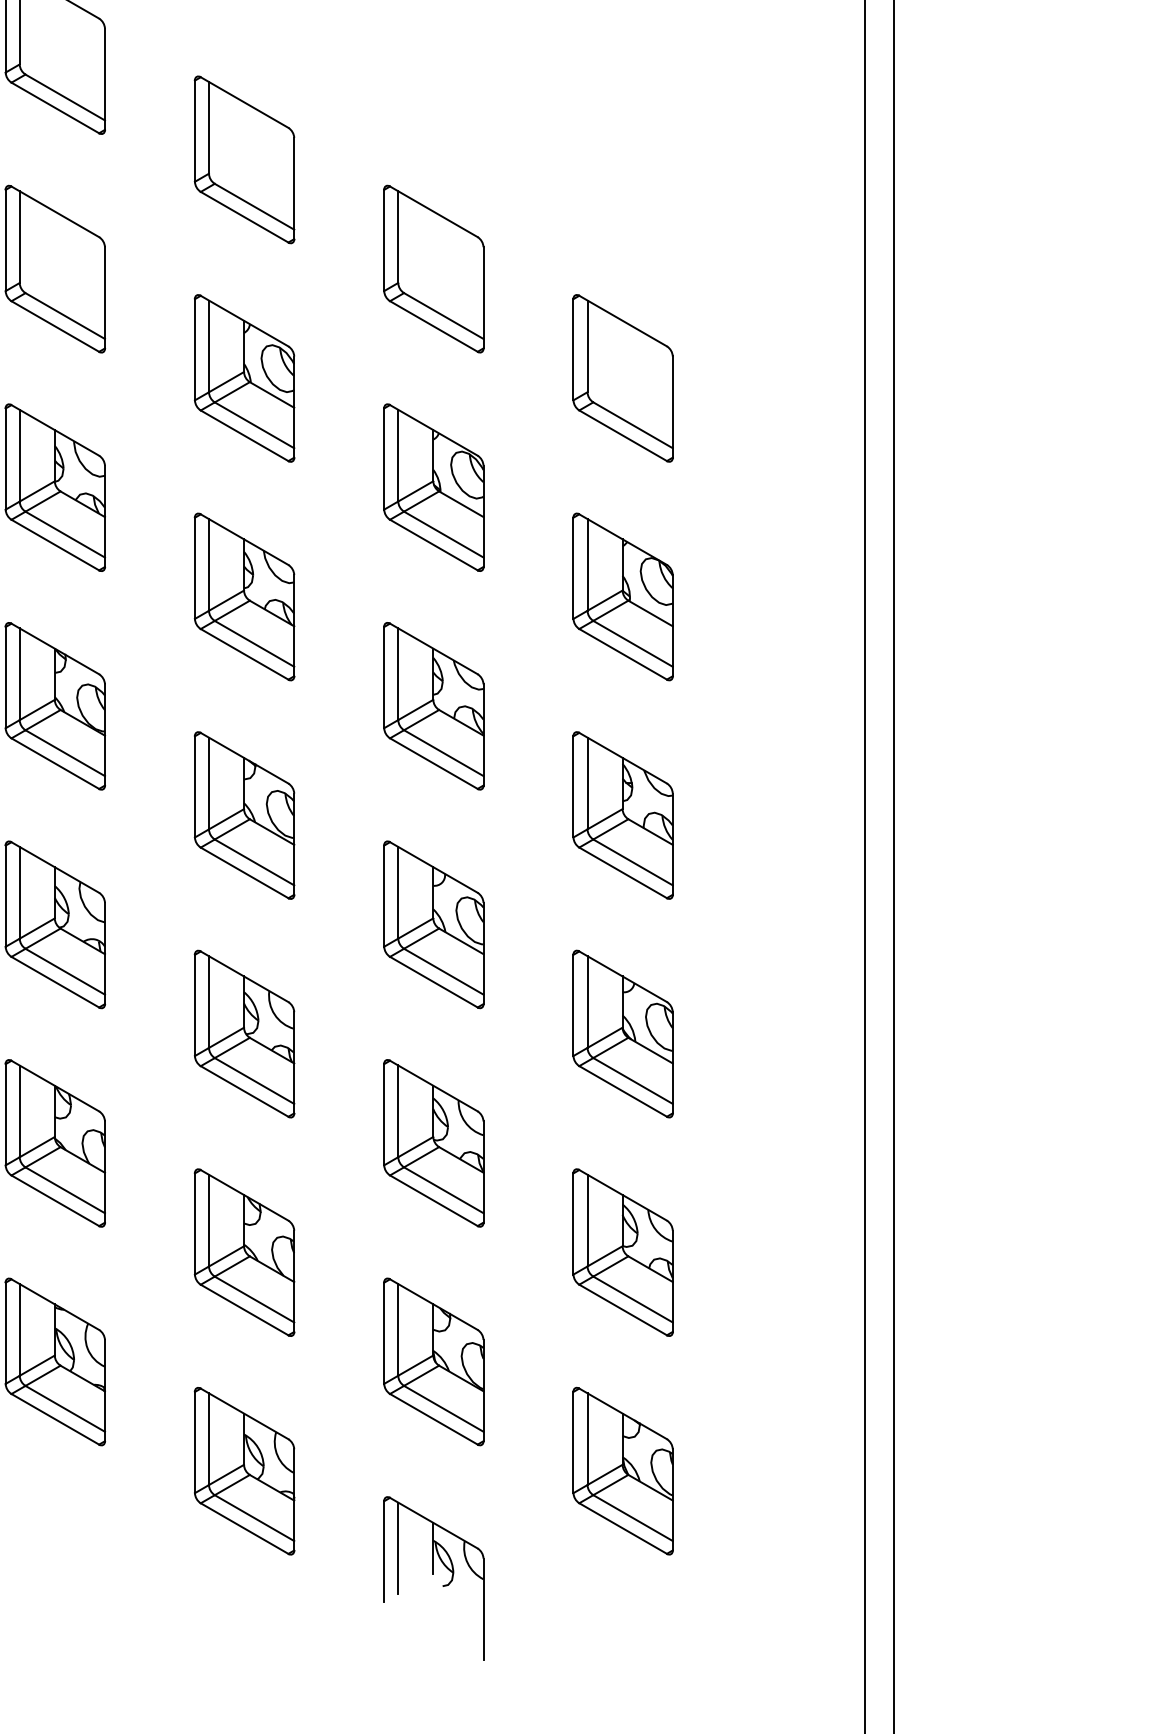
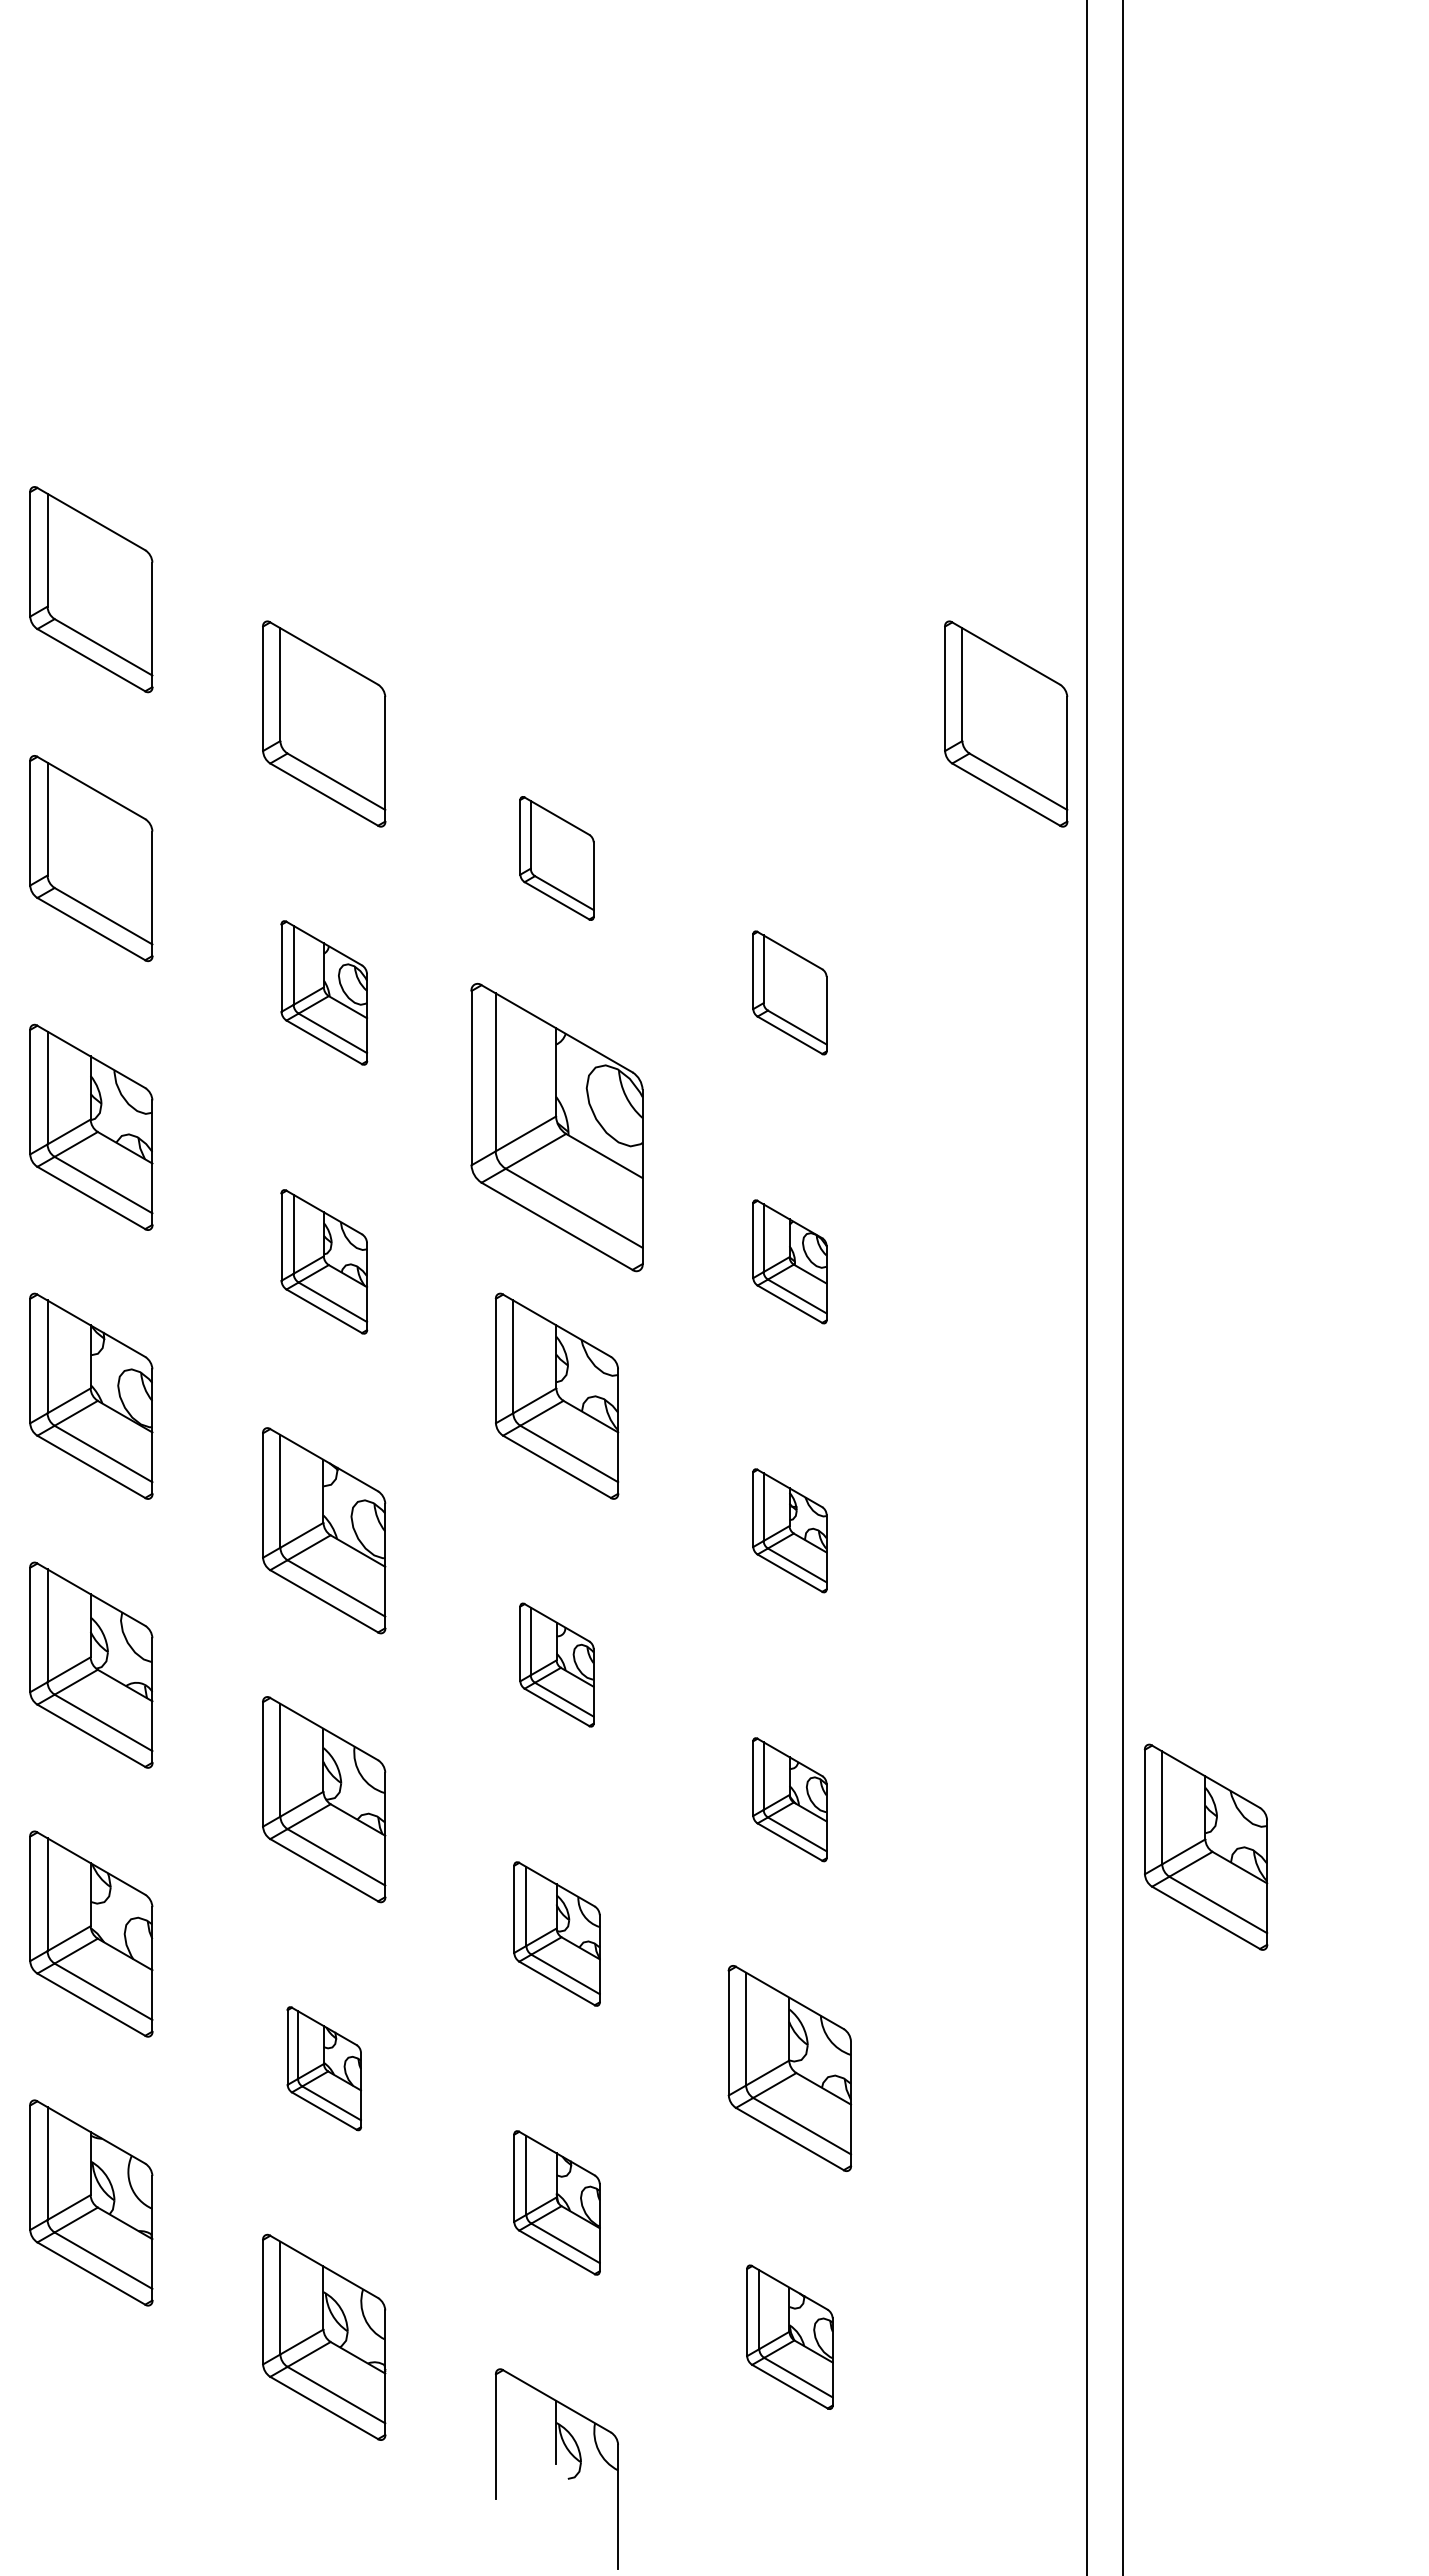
part: (799, 159) -> (1006, 723), added
part: (433, 269) -> (556, 858), size x0.6
part: (244, 378) -> (324, 992), size x0.7
part: (622, 378) -> (789, 992), size x0.6
part: (433, 486) -> (556, 1126), size x1.4
part: (244, 596) -> (324, 1261), size x0.7
part: (622, 596) -> (789, 1261), size x0.6
part: (622, 815) -> (789, 1530), size x0.6
part: (433, 924) -> (556, 1664), size x0.6
part: (622, 1034) -> (789, 1799), size x0.6
part: (960, 1072) -> (1205, 1846), added
part: (433, 1142) -> (556, 1933), size x0.7
part: (244, 1252) -> (324, 2068), size x0.6
part: (433, 1361) -> (556, 2202), size x0.7
part: (622, 1470) -> (789, 2336), size x0.7
line: (398, 1548) -> (513, 2432), removed

